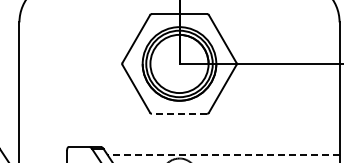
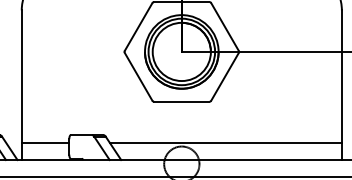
line: (179, 113) -> (181, 101), dashed -> solid
line: (43, 155) -> (45, 143), added
line: (224, 155) -> (226, 143), dashed -> solid

